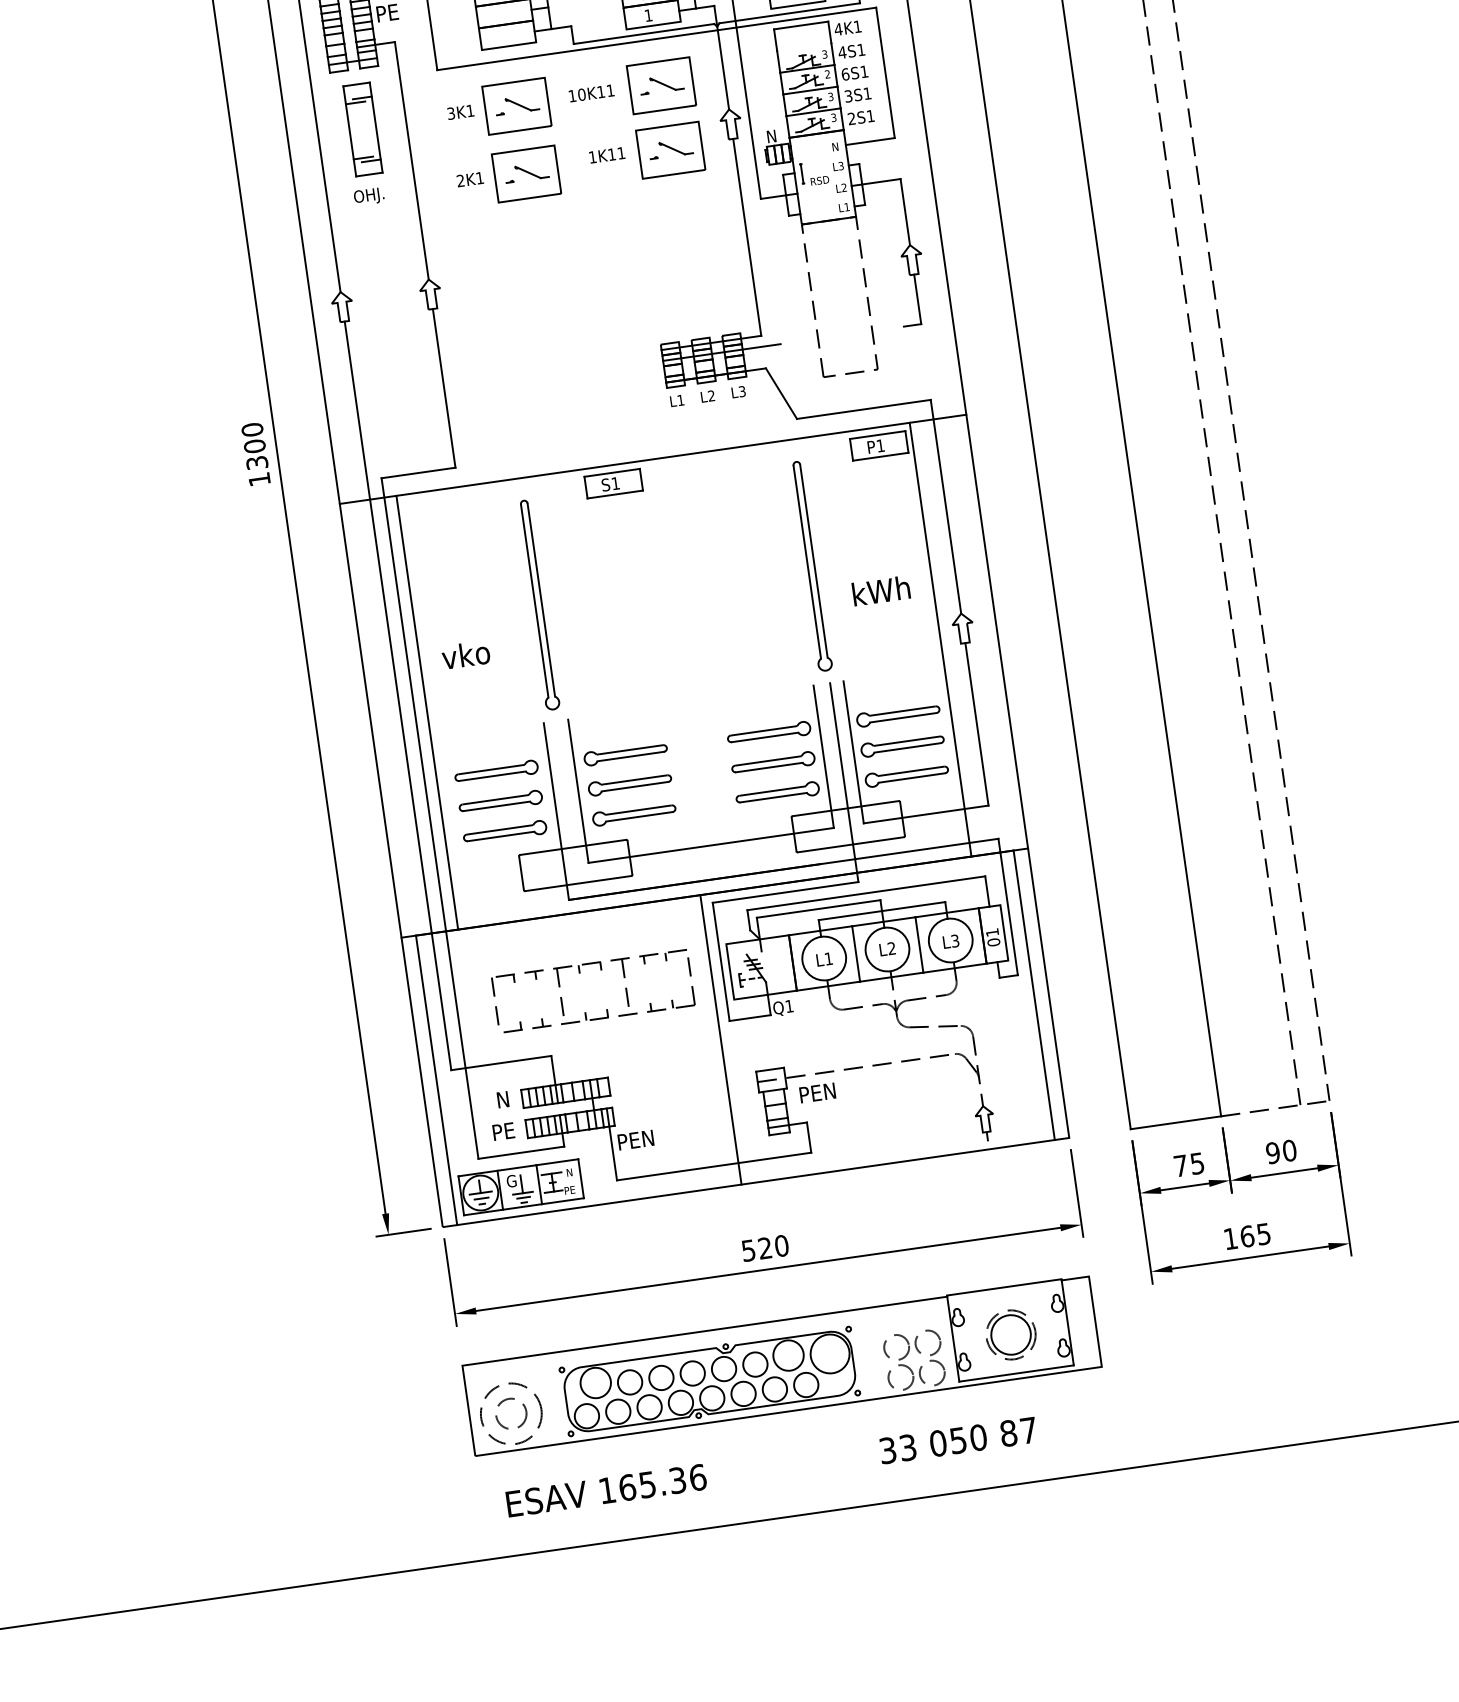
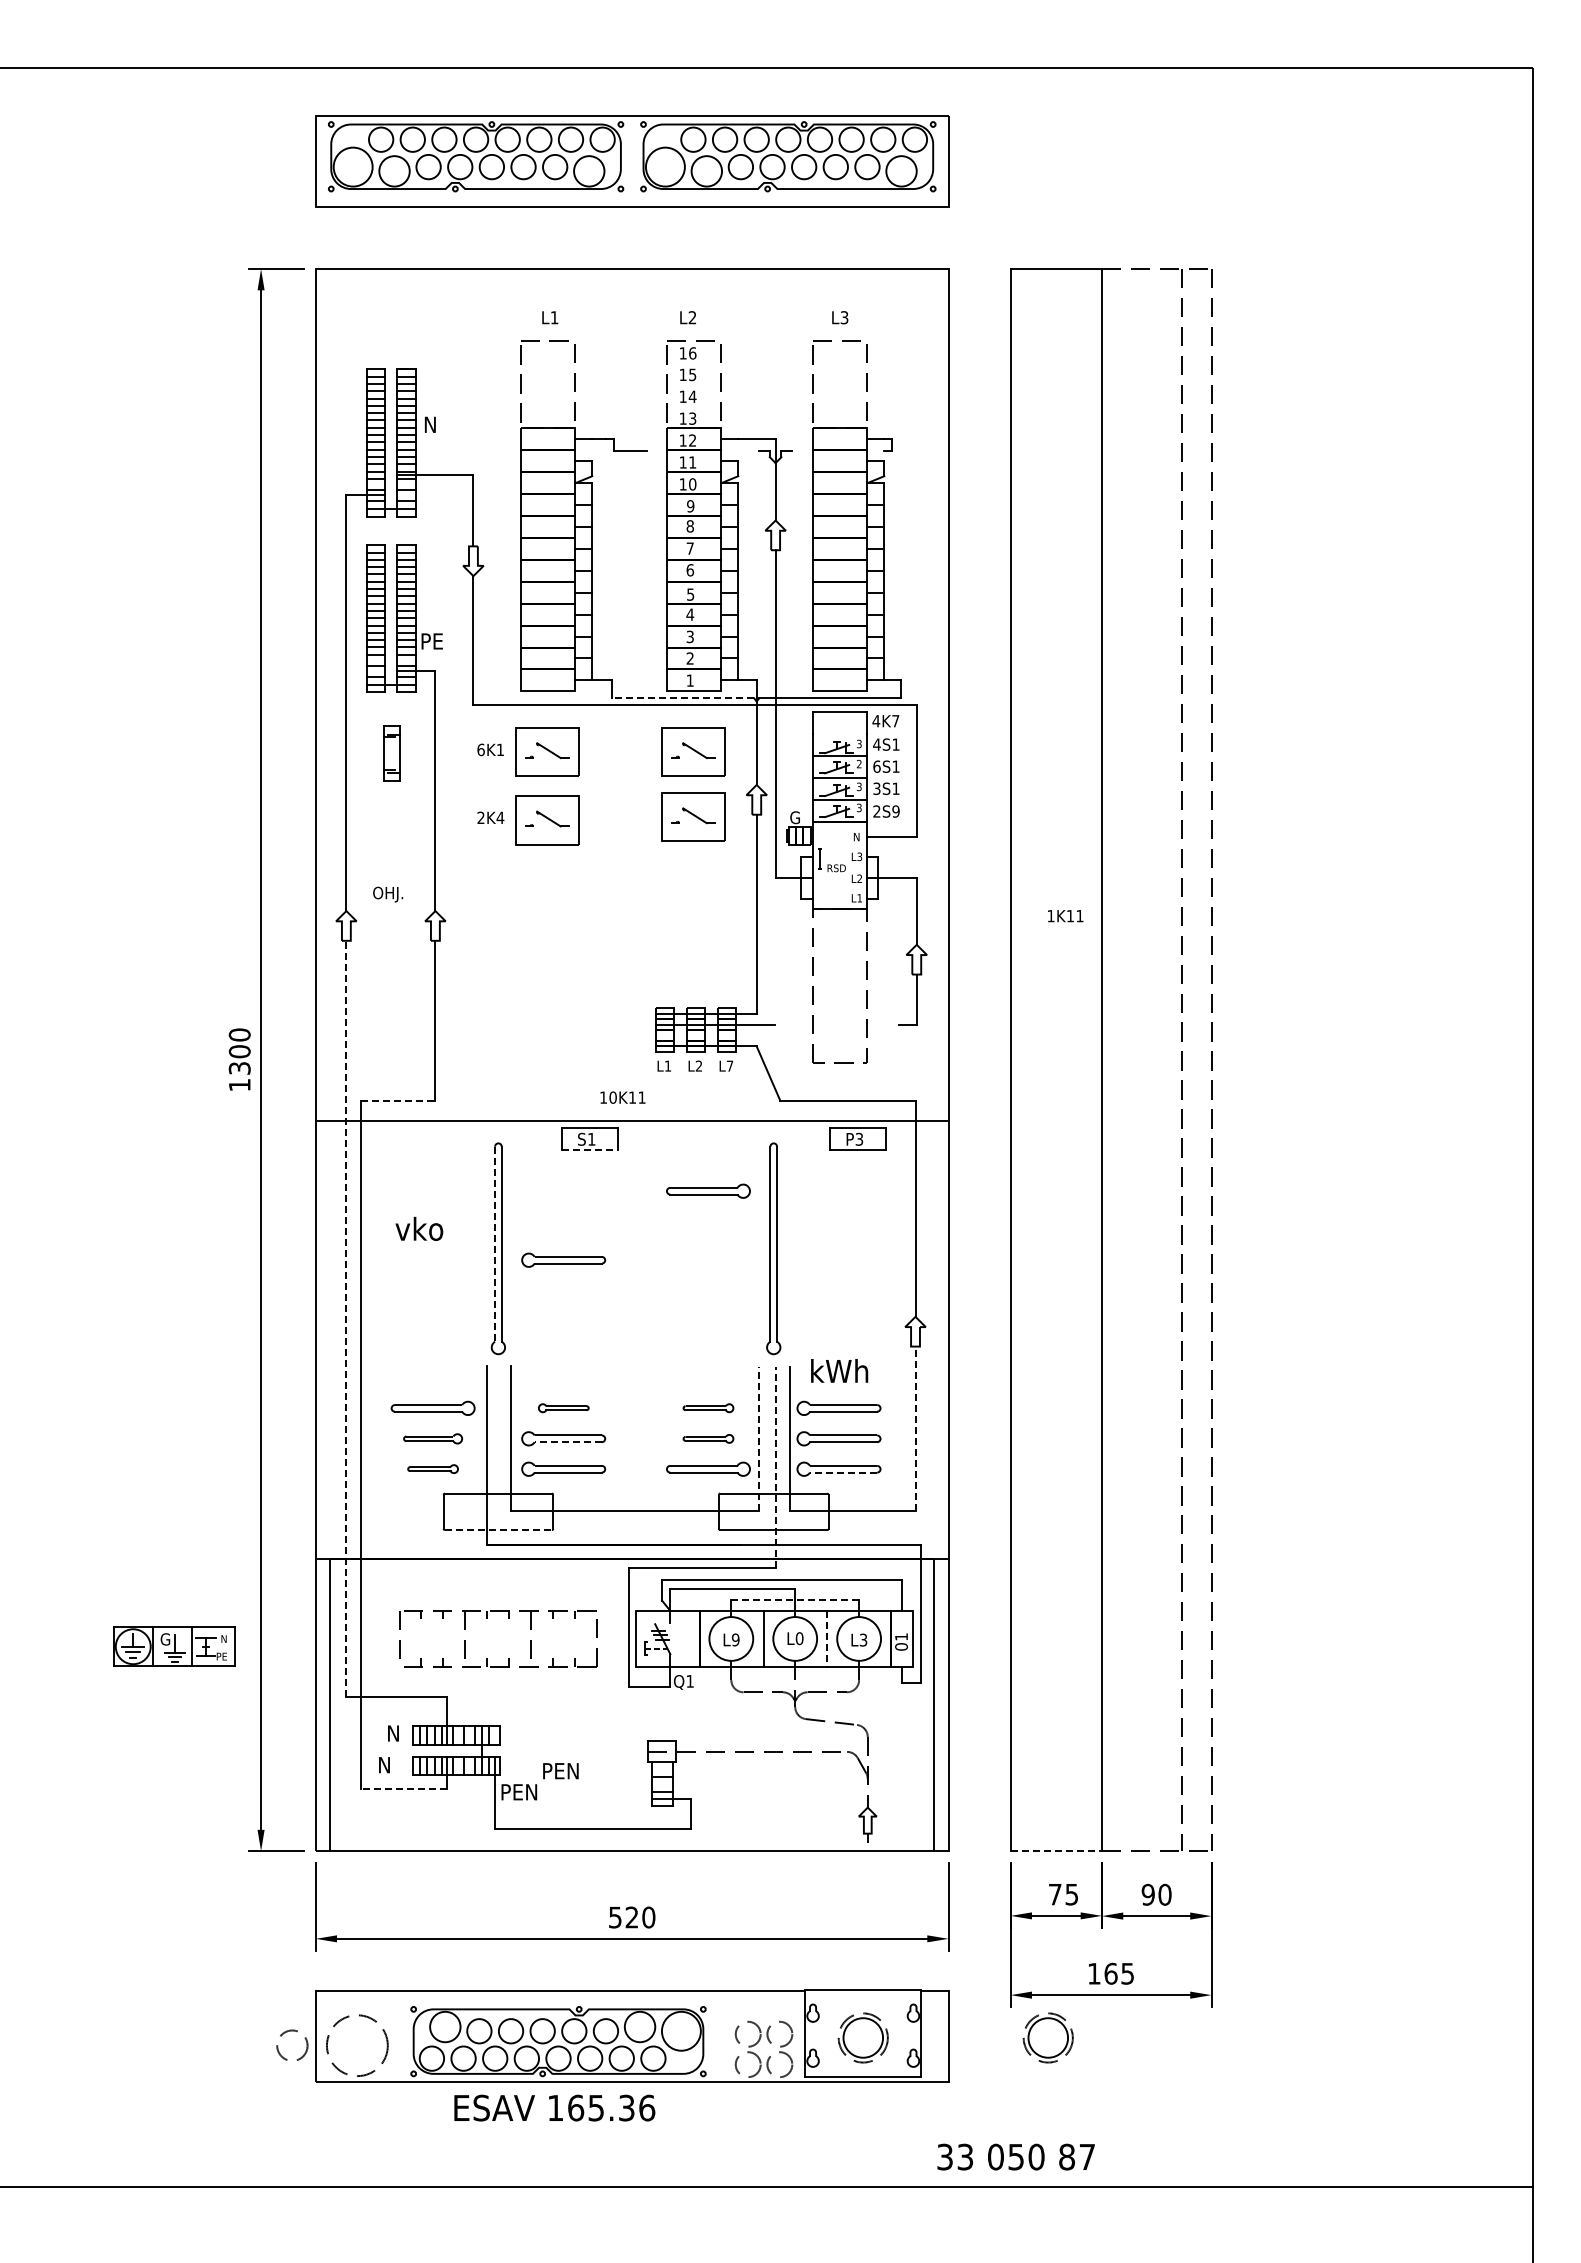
text: (857, 27) -> (895, 721), 4K1 -> 4K7
line: (644, 34) -> (683, 698), solid -> dashed
text: (591, 93) -> (622, 1097), moved
text: (450, 113) -> (480, 749), 3K1 -> 6K1
text: (870, 116) -> (895, 811), 2S1 -> 2S9
part: (363, 129) -> (391, 753), size x0.6
text: (771, 136) -> (794, 817), N -> G
text: (607, 155) -> (1065, 916), moved
text: (479, 177) -> (500, 817), 2K1 -> 2K4
text: (369, 196) -> (388, 894), moved
text: (741, 391) -> (729, 1065), L3 -> L7
text: (880, 444) -> (859, 1138), P1 -> P3
line: (418, 473) -> (398, 1101), solid -> dashed
line: (614, 494) -> (589, 1150), solid -> dashed
part: (738, 517) -> (708, 1190), added
text: (881, 590) -> (839, 1370), moved
line: (535, 601) -> (495, 1244), solid -> dashed
part: (604, 606) -> (563, 1259), added
line: (940, 639) -> (891, 1339), removed
text: (465, 654) -> (419, 1228), moved
line: (398, 695) -> (346, 1318), solid -> dashed
line: (426, 712) -> (372, 1339), removed
line: (976, 724) -> (915, 1428), solid -> dashed
part: (769, 732) -> (708, 1407), size x0.6
part: (625, 753) -> (563, 1407), size x0.6
line: (824, 757) -> (759, 1439), solid -> dashed
part: (773, 763) -> (708, 1438), size x0.6
line: (911, 777) -> (843, 1472), solid -> dashed
line: (843, 782) -> (775, 1467), solid -> dashed
line: (635, 786) -> (568, 1442), solid -> dashed
part: (500, 802) -> (432, 1438), size x0.7
part: (504, 831) -> (432, 1468), size x0.6
line: (578, 883) -> (498, 1530), solid -> dashed
line: (882, 911) -> (795, 1600), solid -> dashed
line: (919, 944) -> (827, 1638), solid -> dashed
text: (891, 948) -> (799, 1638), L2 -> L0
text: (828, 958) -> (735, 1639), L1 -> L9
line: (720, 1039) -> (617, 1704), removed
text: (817, 1093) -> (560, 1771), moved
line: (1176, 1123) -> (1056, 1851), solid -> dashed
text: (504, 1131) -> (390, 1765), PE -> N
line: (520, 1152) -> (403, 1788), solid -> dashed
part: (521, 1186) -> (174, 1646), moved
part: (1193, 1308) -> (1047, 2037), added
circle: (511, 1412) -> (292, 2044), moved
text: (957, 1440) -> (1015, 2156), moved
text: (606, 1490) -> (554, 2107), moved

